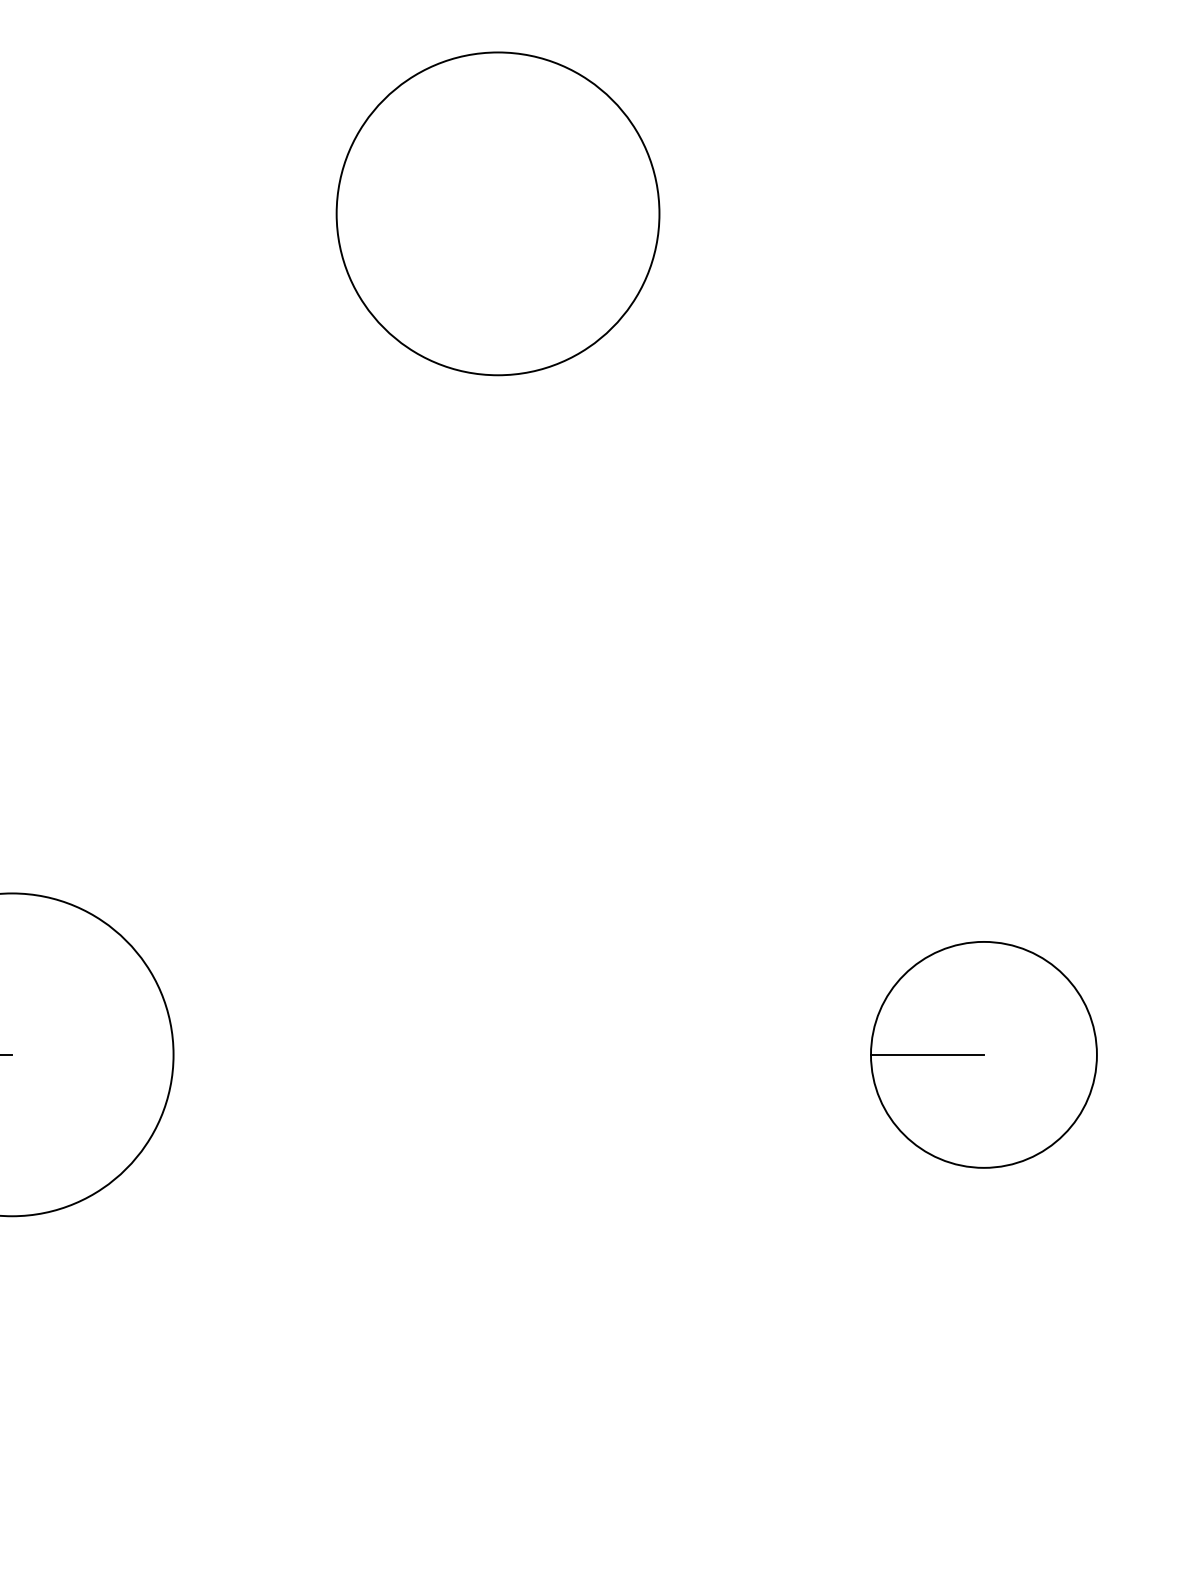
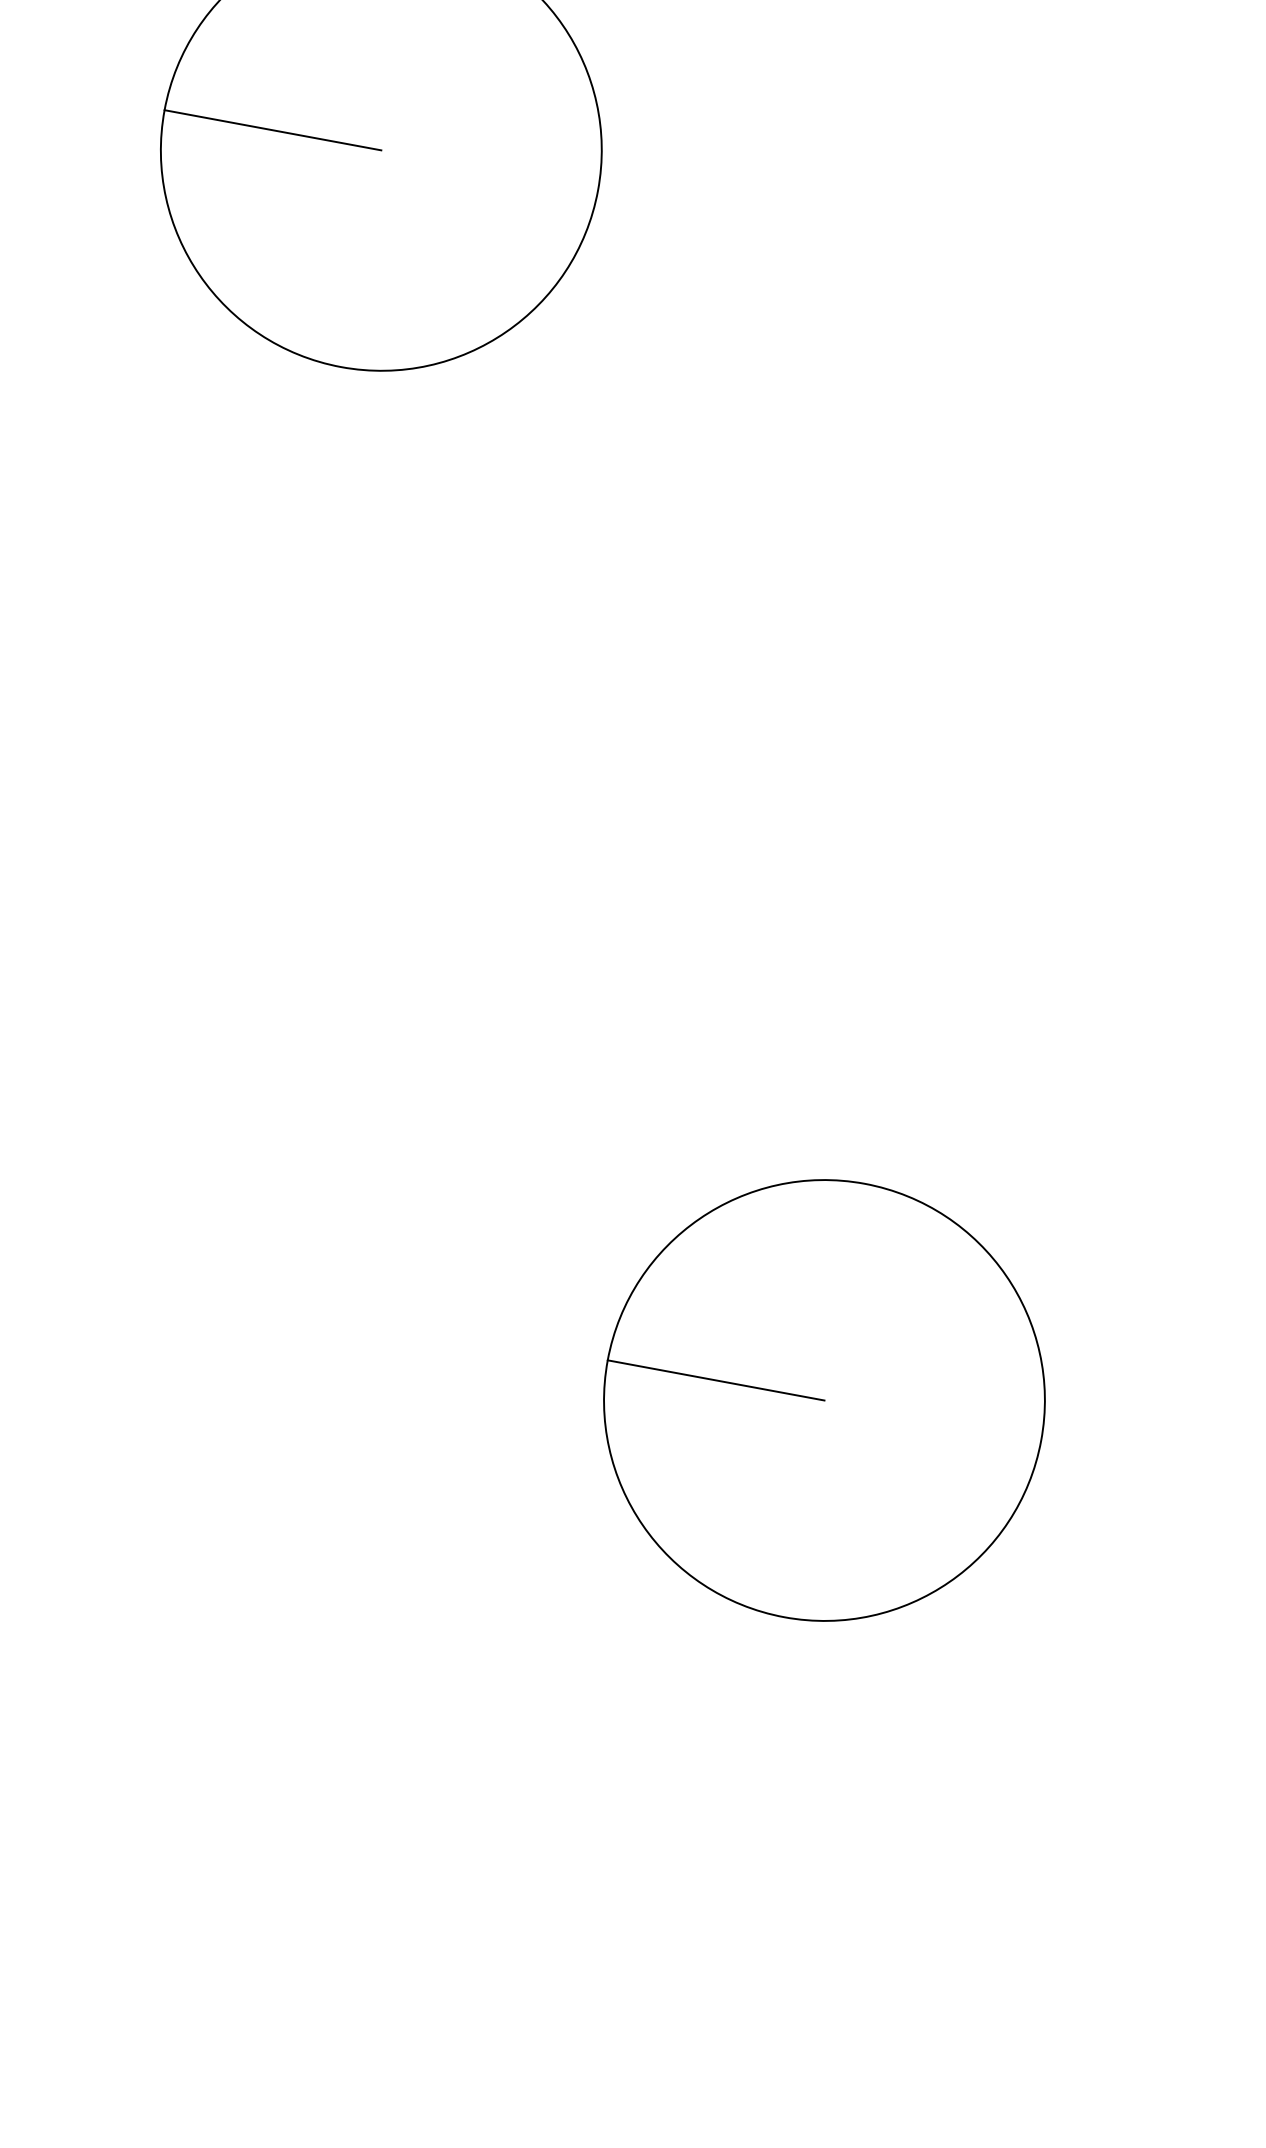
line: (417, 213) -> (273, 129), added
part: (983, 1054) -> (823, 1399), size x1.43

